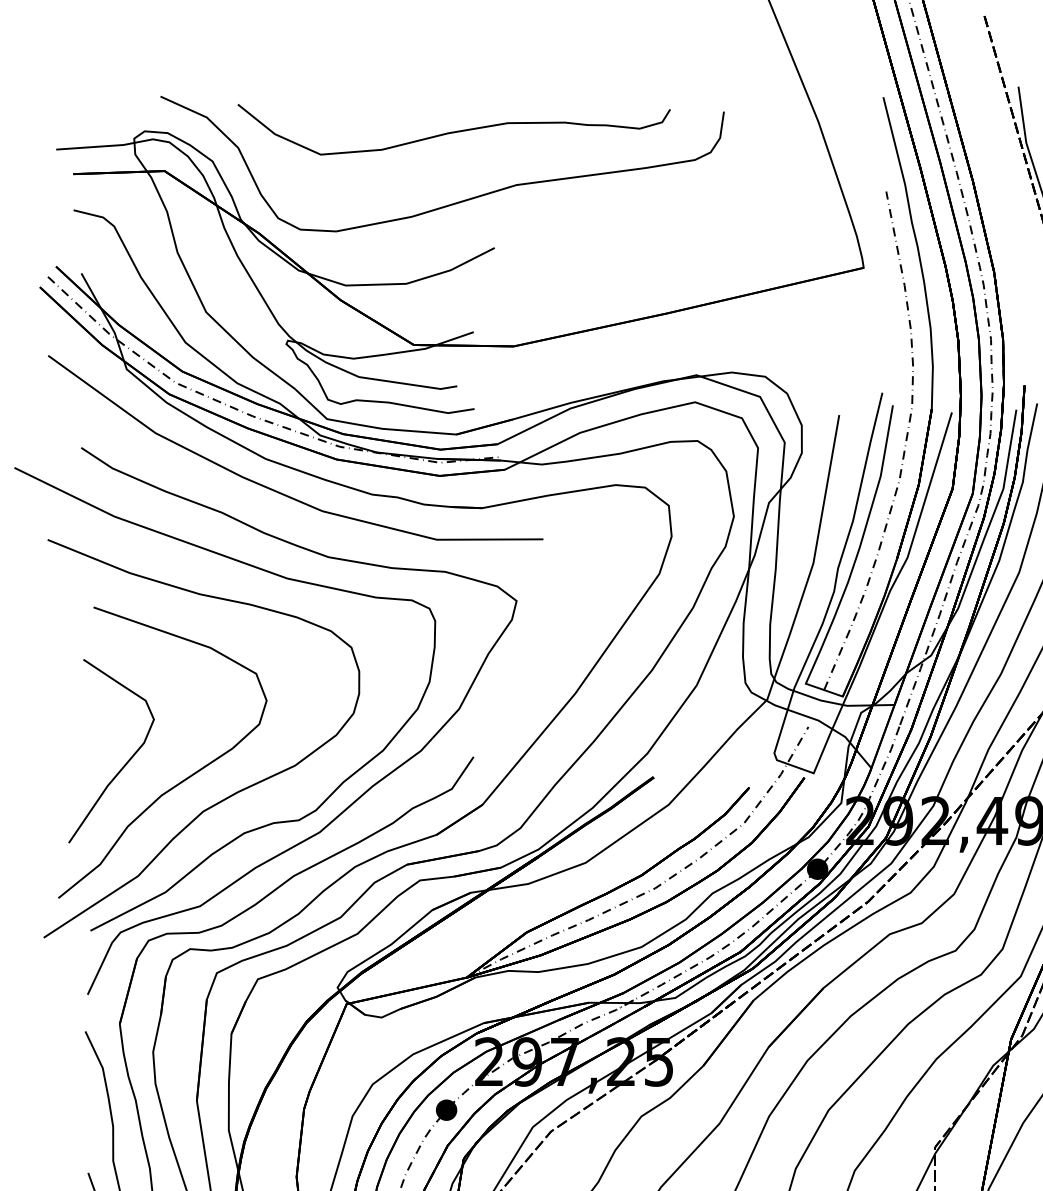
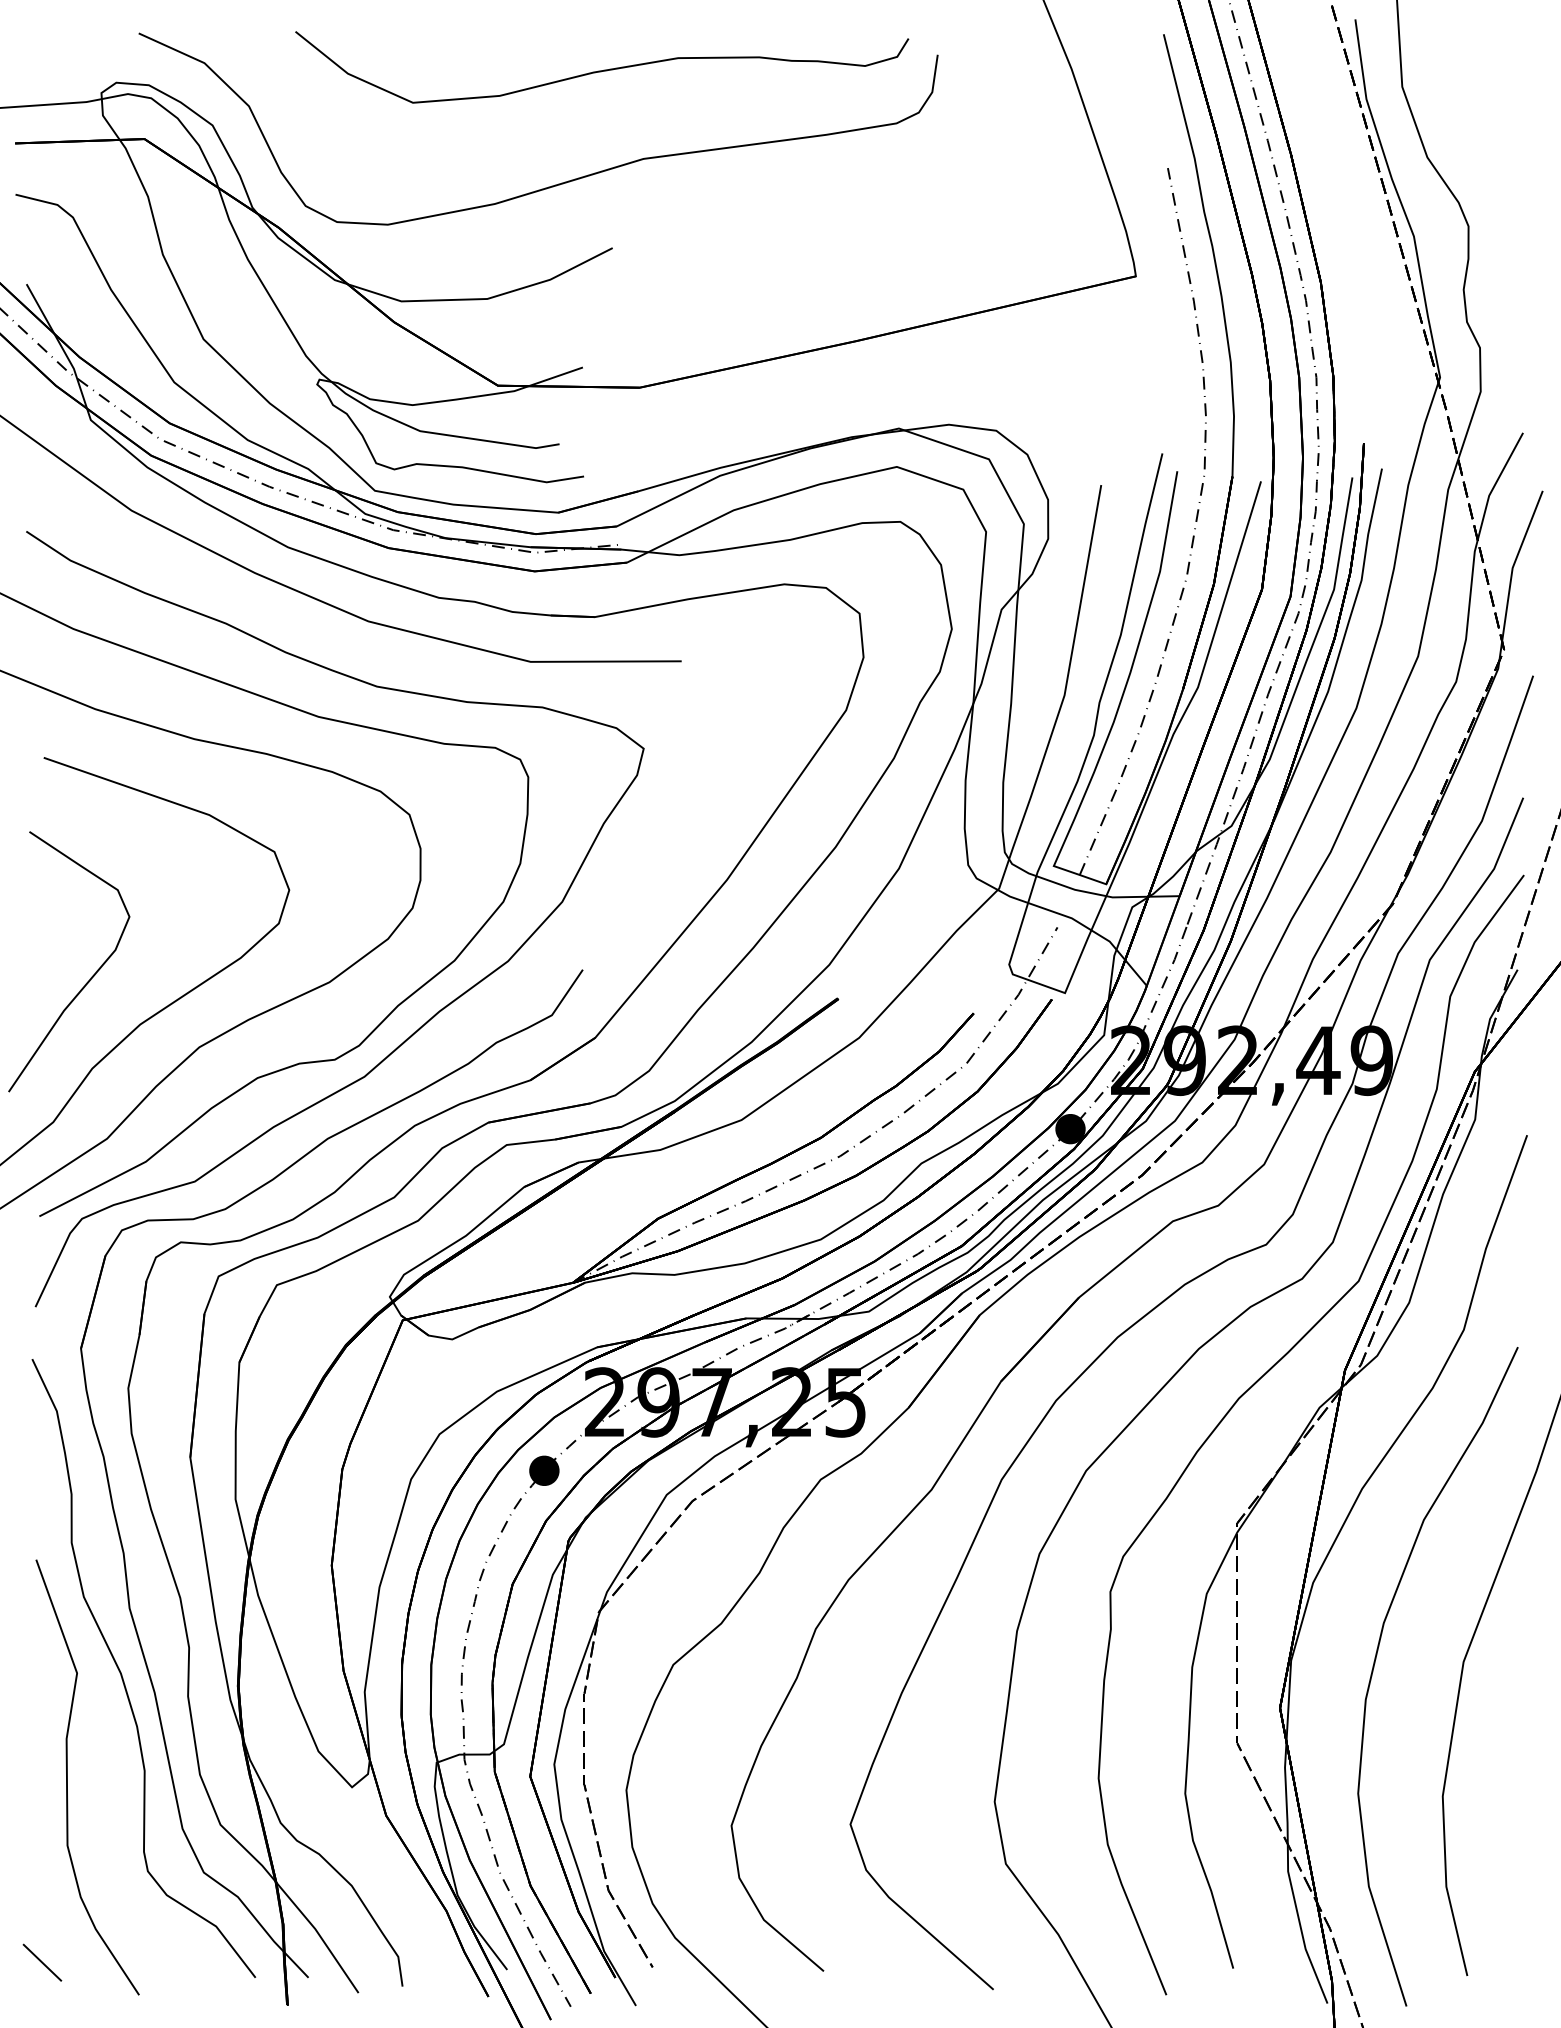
curve: (455, 131) -> (604, 69), moved

